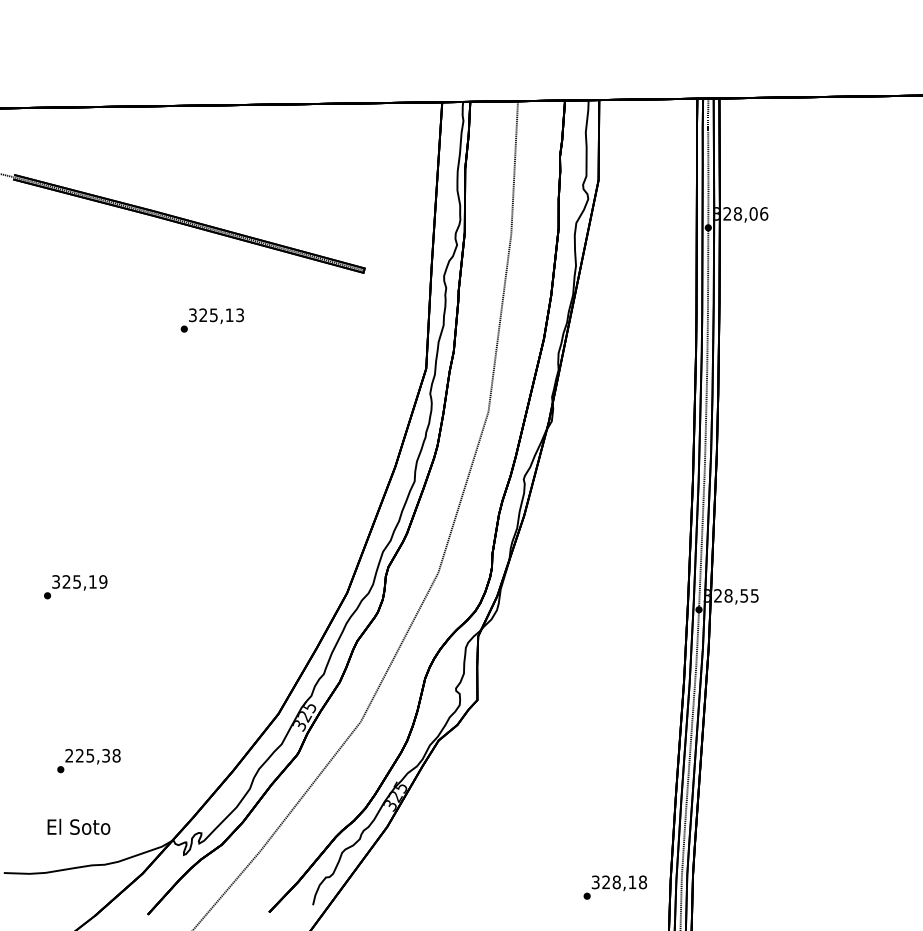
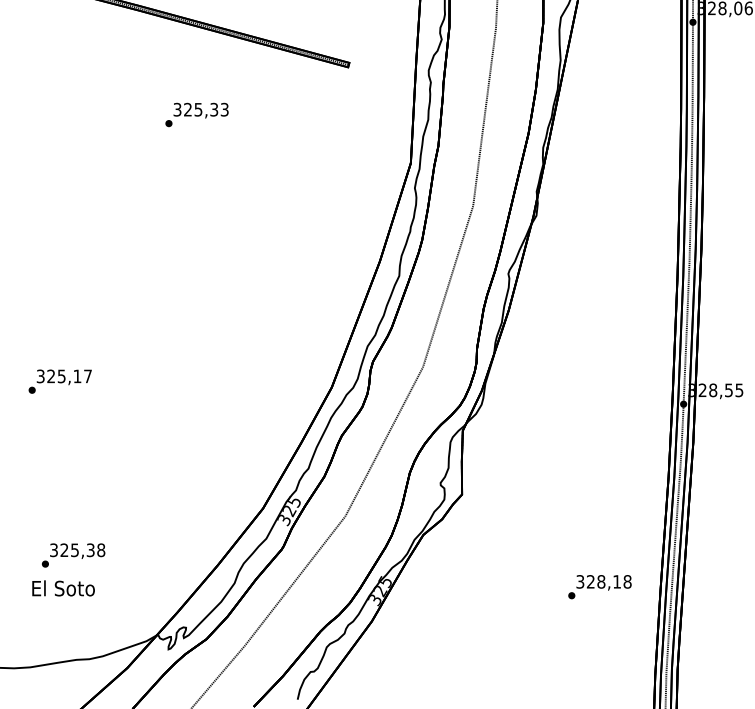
text: (229, 315) -> (214, 109), 325,13 -> 325,33
text: (103, 581) -> (88, 375), 325,19 -> 325,17
text: (69, 755) -> (54, 549), 225,38 -> 325,38
text: (78, 826) -> (63, 587), moved
text: (615, 887) -> (600, 586), moved

